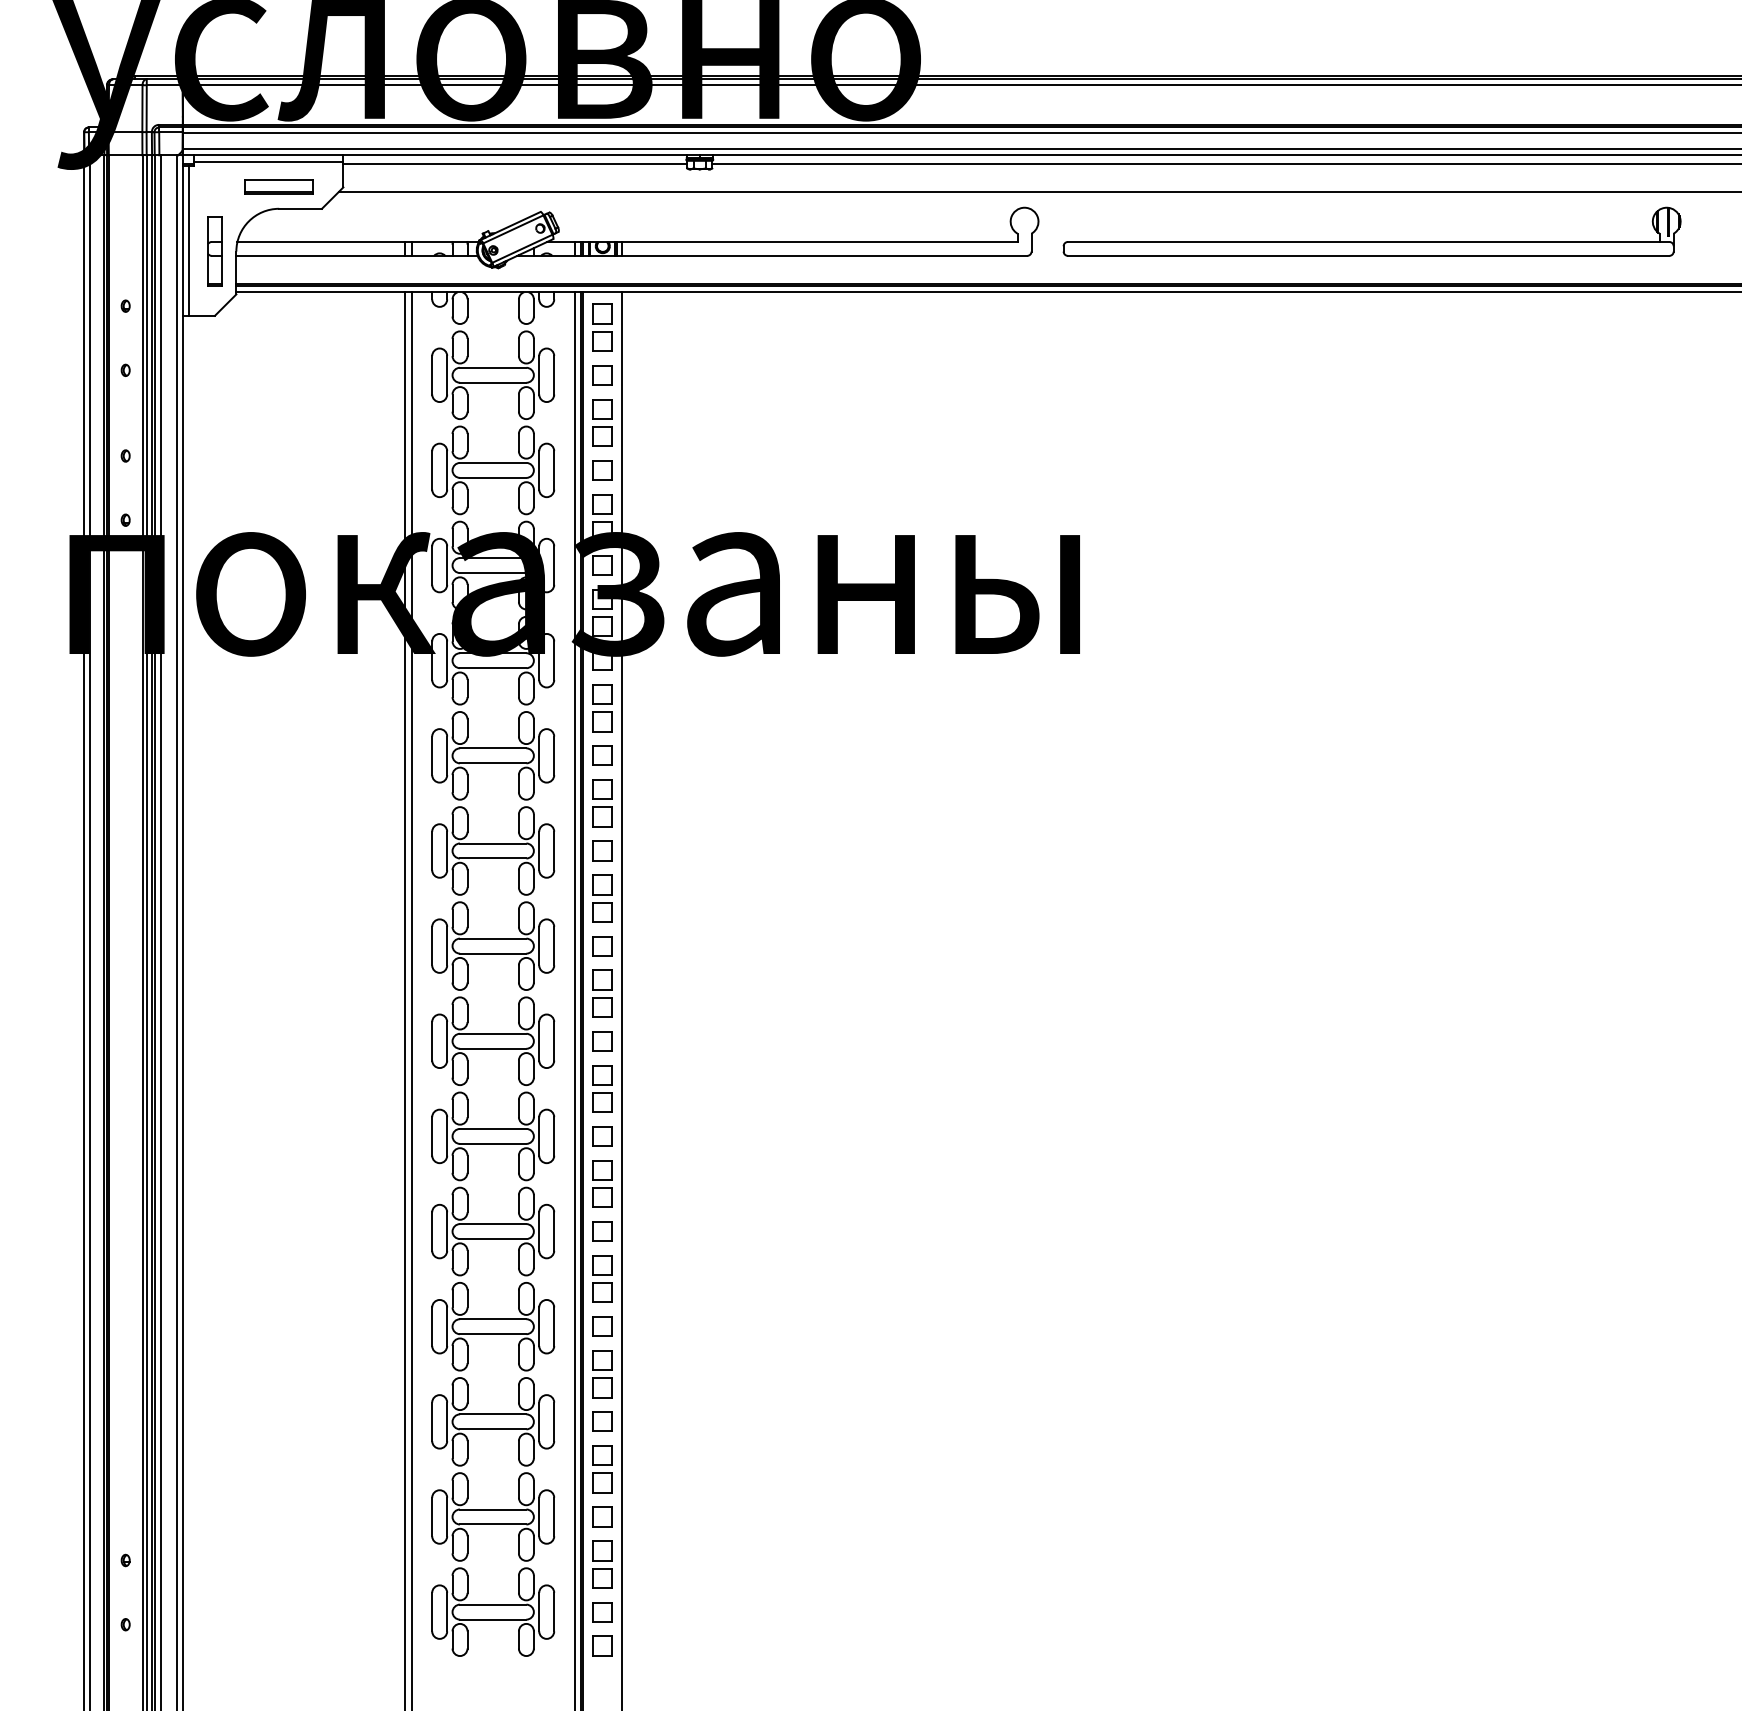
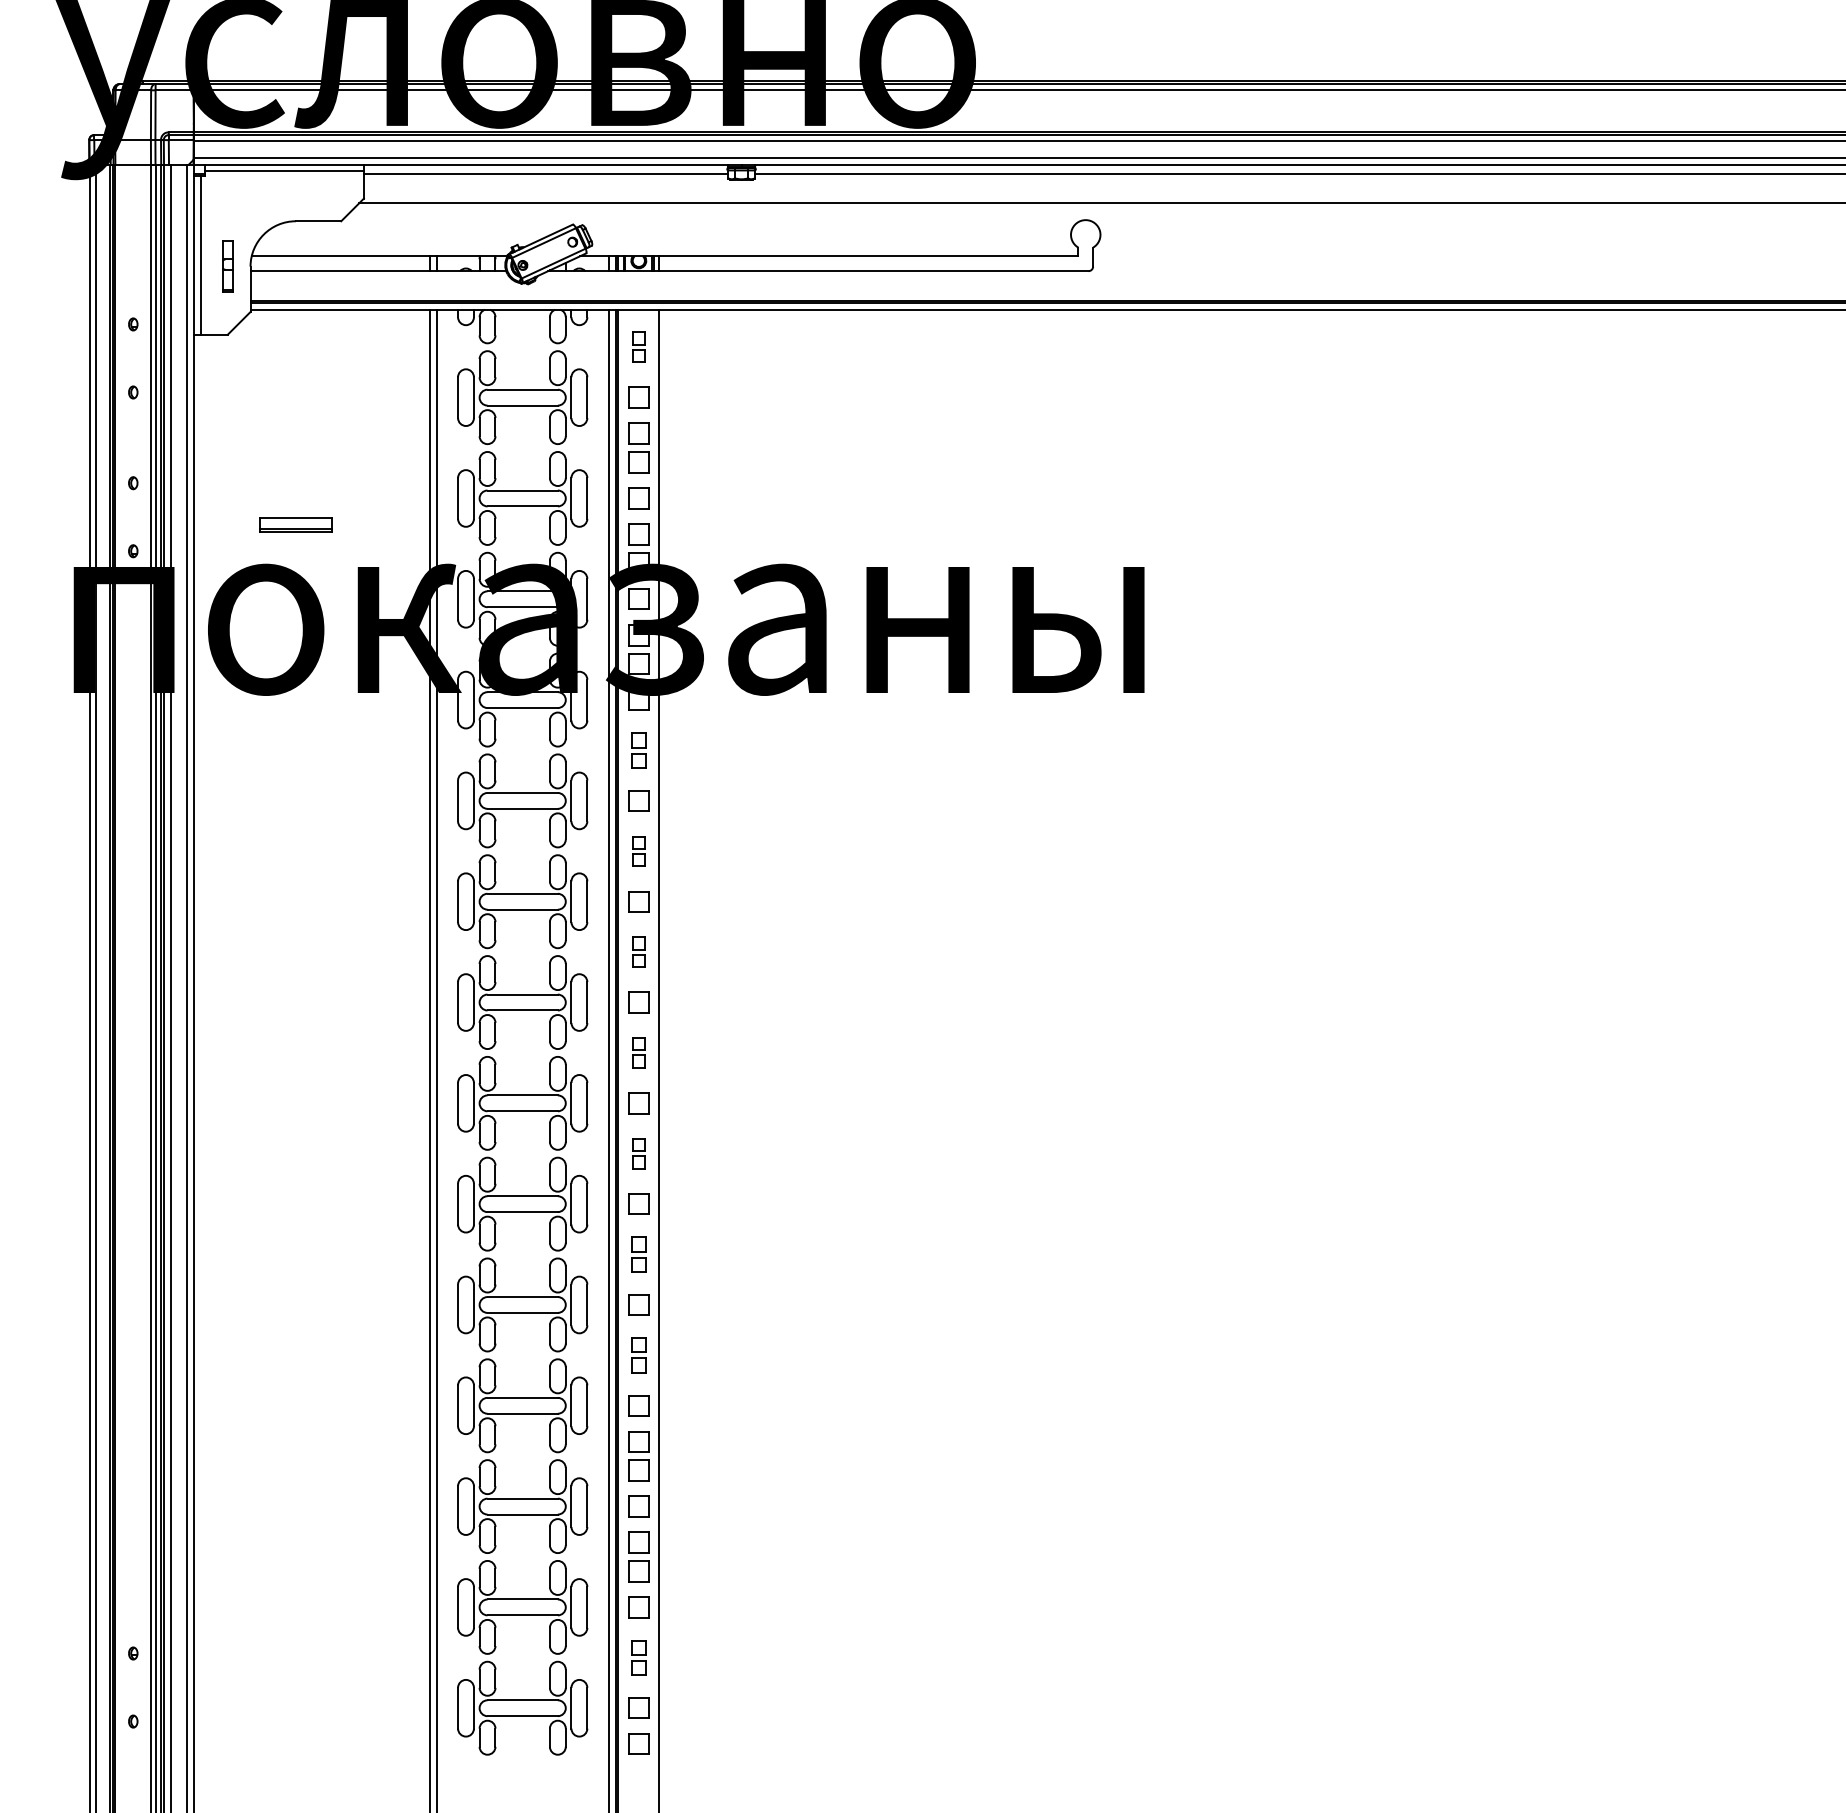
part: (278, 186) -> (295, 523), moved
part: (1371, 241) -> (1453, 255), removed
part: (214, 251) -> (227, 266), size x0.7
part: (602, 327) -> (638, 347), size x0.6
part: (602, 708) -> (638, 750), size x0.7
part: (602, 803) -> (638, 851), size x0.6
part: (602, 898) -> (638, 952), size x0.6
part: (602, 993) -> (638, 1052), size x0.6
part: (602, 1088) -> (638, 1153), size x0.6
part: (602, 1183) -> (638, 1254), size x0.7
part: (602, 1278) -> (638, 1354), size x0.7
part: (602, 1564) -> (638, 1657), size x0.7

